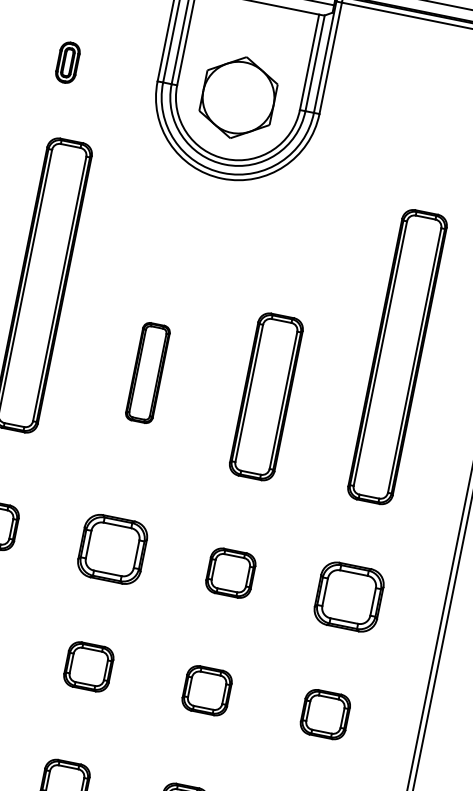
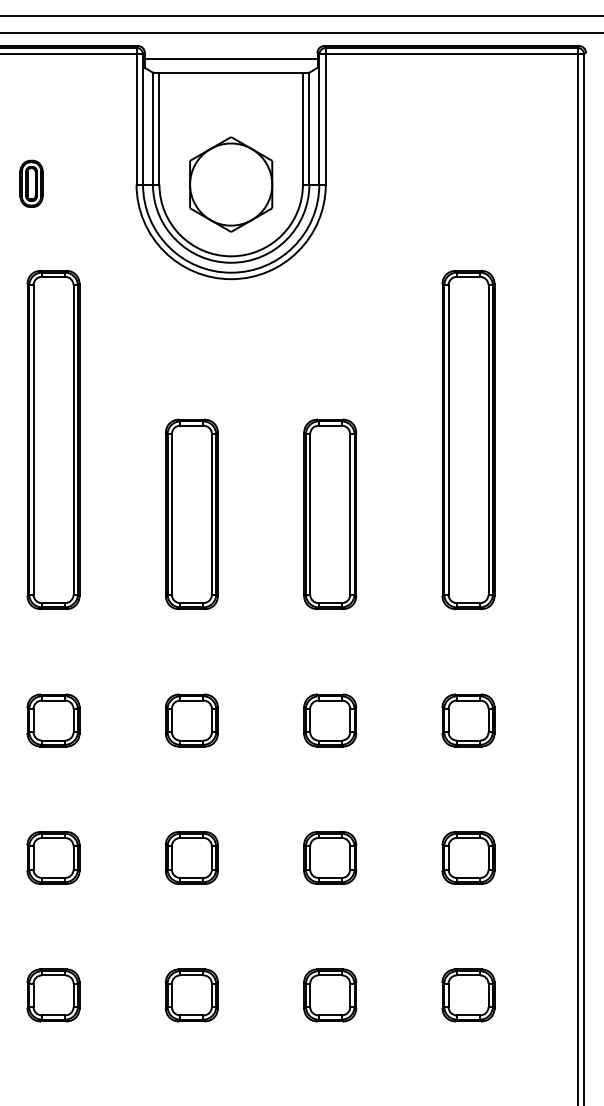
part: (147, 373) -> (191, 514), size x1.67
part: (112, 549) -> (191, 720), size x0.71
part: (349, 597) -> (468, 720), size x0.71

